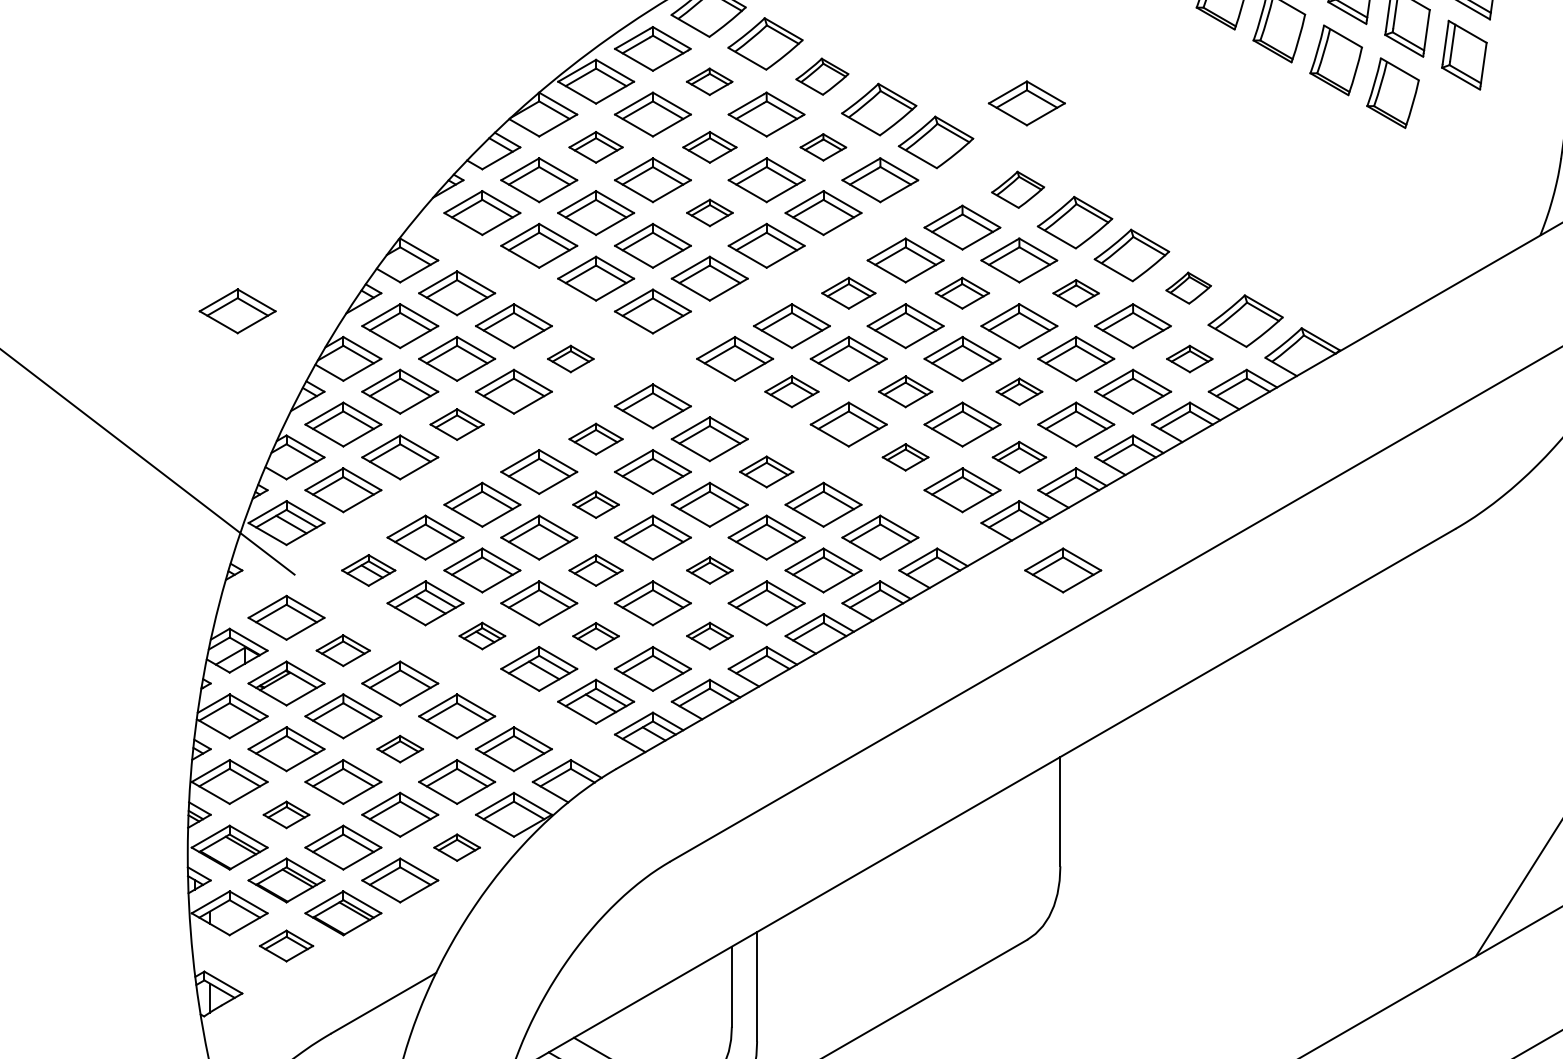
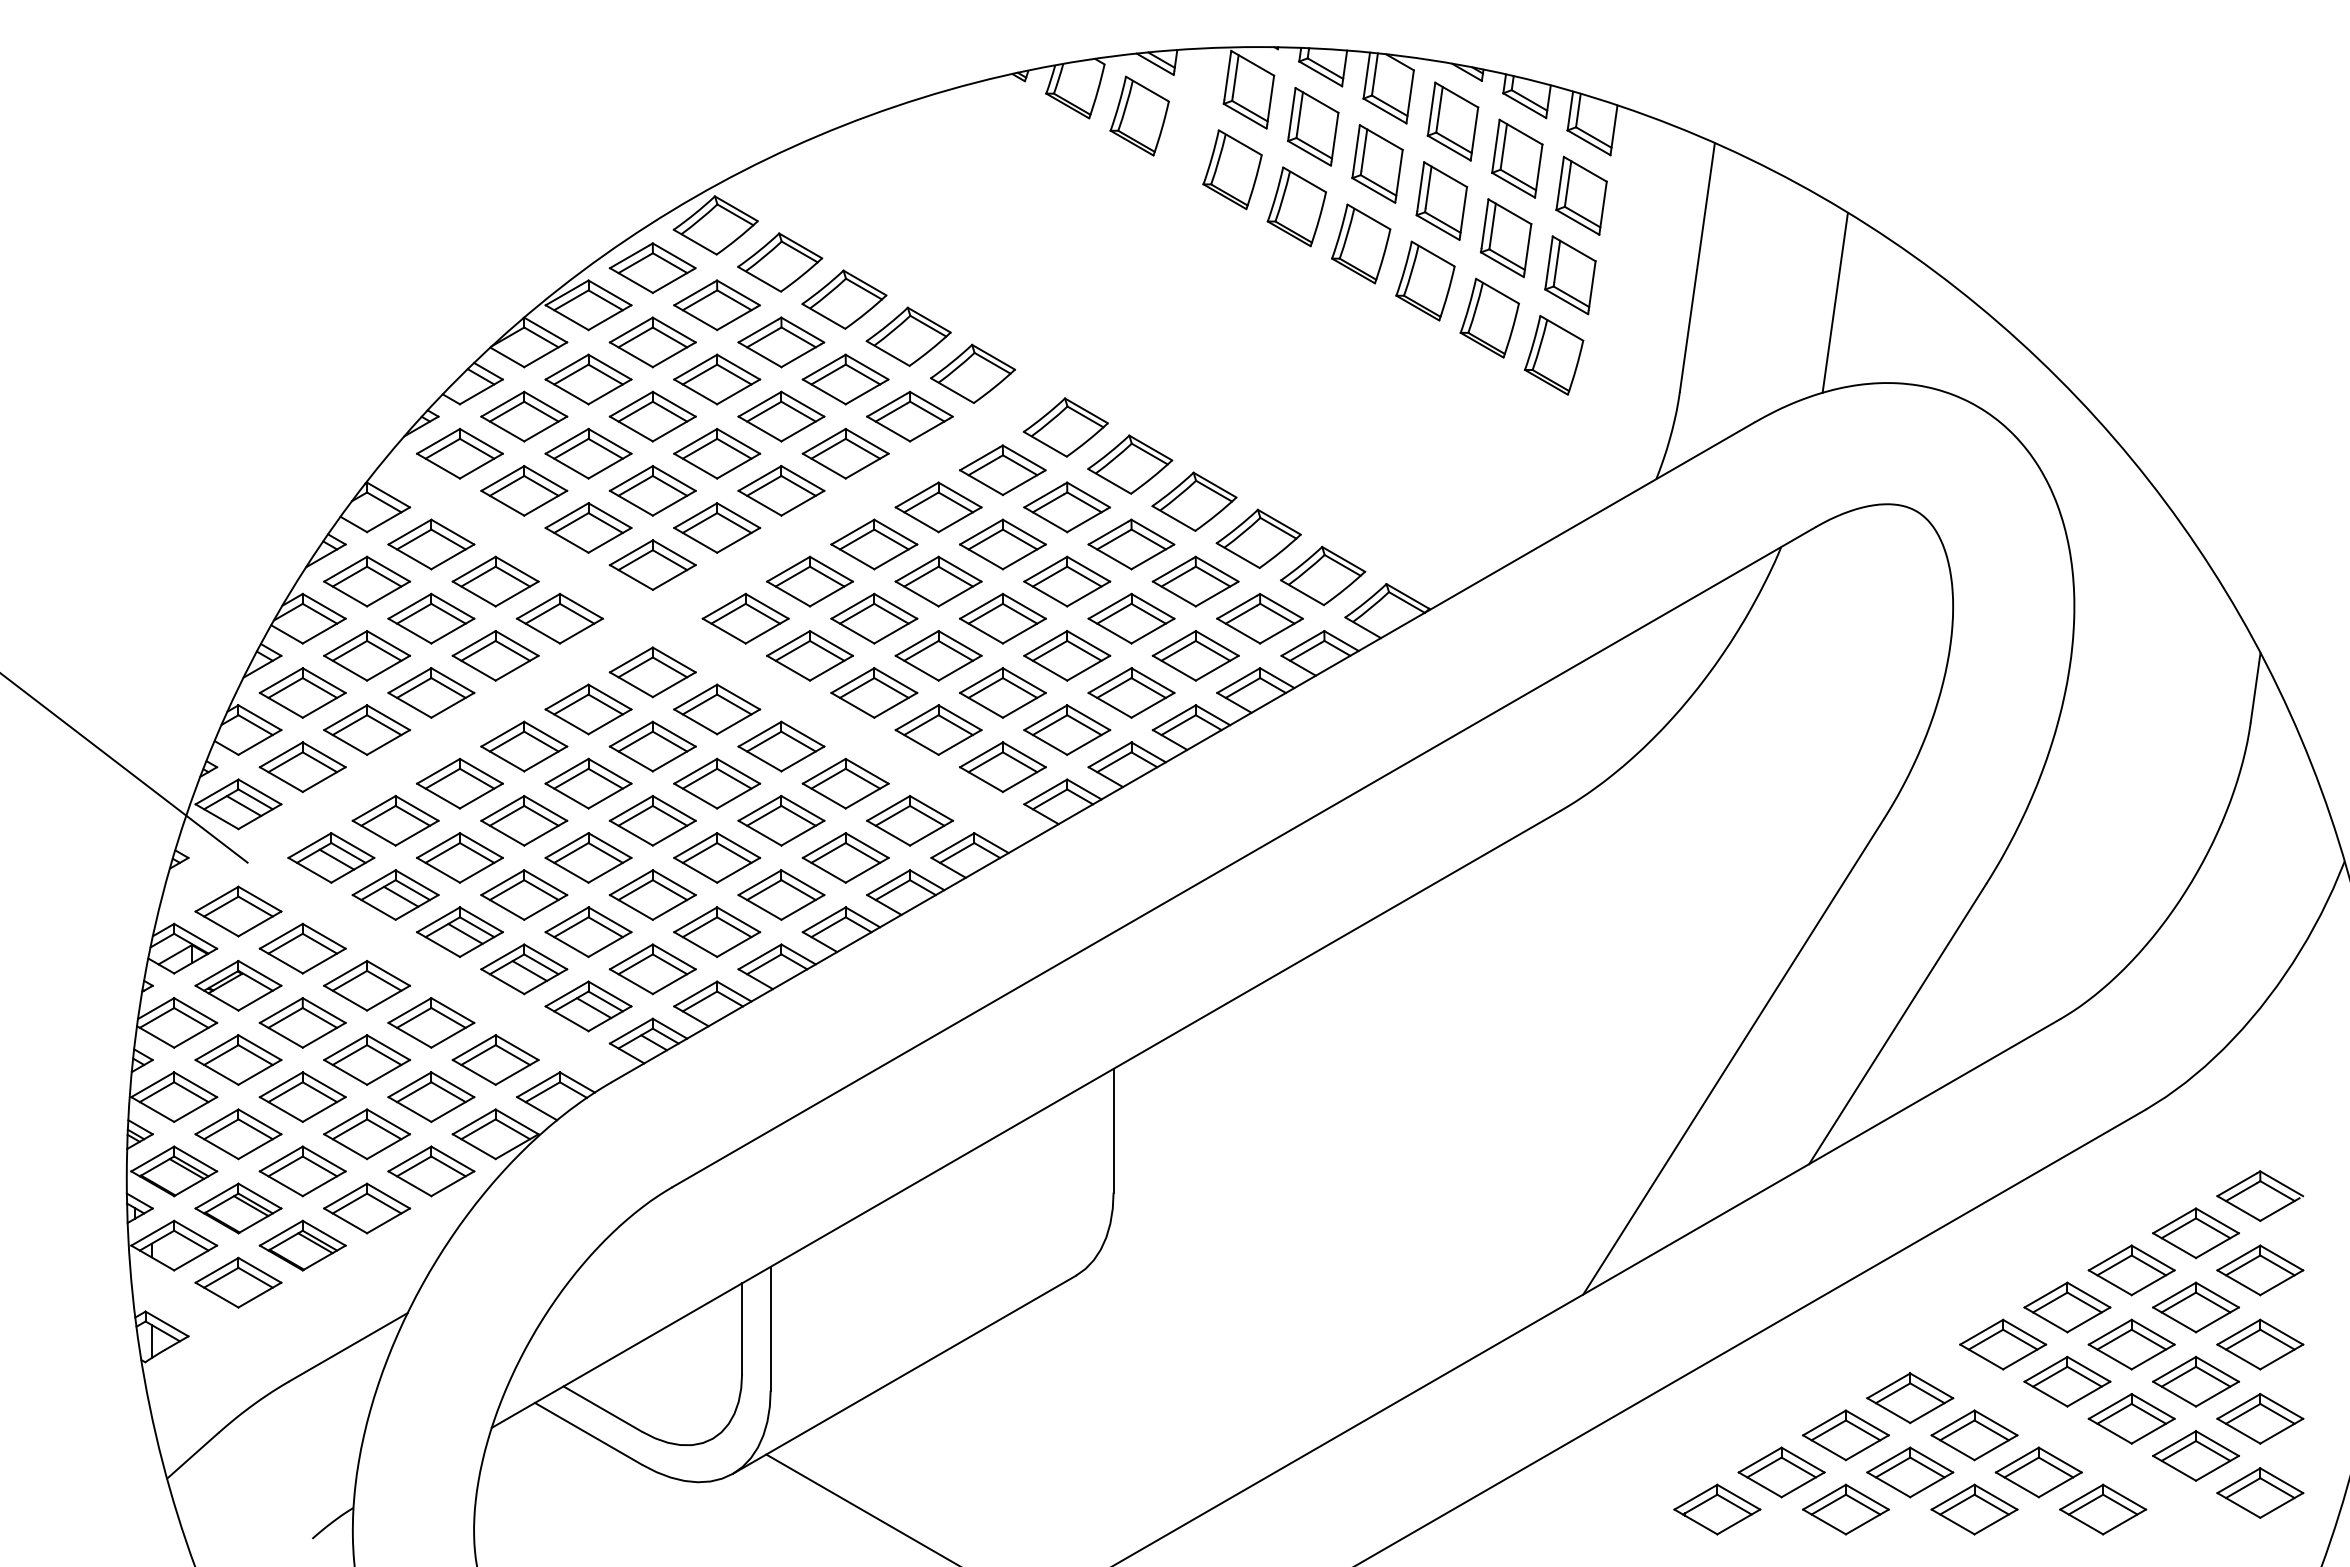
part: (822, 76) -> (844, 299), size x1.43
part: (709, 81) -> (716, 305), size x1.67
part: (1026, 103) -> (1075, 329), removed
part: (1450, 125) -> (1554, 354), added
part: (596, 147) -> (588, 379), size x1.43
part: (710, 147) -> (717, 379), size x1.43
part: (823, 147) -> (845, 379), size x1.67
part: (1017, 189) -> (1065, 427), size x1.43
part: (710, 212) -> (717, 453), size x1.67
part: (1188, 287) -> (1258, 538), size x1.67
part: (848, 293) -> (874, 544), size x1.43
part: (962, 293) -> (1002, 544), size x1.43
part: (1076, 293) -> (1131, 544), size x1.67
part: (237, 310) -> (183, 564), removed
part: (570, 358) -> (559, 618), size x1.67
part: (1189, 358) -> (1259, 618), size x1.67
part: (791, 391) -> (809, 655), size x1.43
part: (905, 391) -> (938, 655), size x1.43
part: (1019, 391) -> (1067, 655), size x1.67
part: (457, 424) -> (431, 692), size x1.43
part: (596, 439) -> (588, 709), size x1.43
part: (905, 456) -> (938, 729), size x1.67
part: (1019, 456) -> (1067, 729), size x1.43
part: (766, 471) -> (781, 746), size x1.43
part: (596, 504) -> (588, 783), size x1.67
part: (368, 570) -> (331, 857), size x1.43
part: (596, 570) -> (588, 857), size x1.43
part: (710, 570) -> (717, 857), size x1.67
part: (1062, 570) -> (1116, 857), removed
part: (481, 635) -> (459, 931), size x1.67
part: (710, 635) -> (717, 931), size x1.67
part: (596, 636) -> (588, 932), size x1.67
part: (343, 650) -> (302, 948), size x1.43
part: (399, 748) -> (366, 1059), size x1.67
part: (286, 815) -> (238, 1134), size x1.67
part: (457, 847) -> (431, 1171), size x1.67
part: (286, 945) -> (238, 1282), size x1.43

